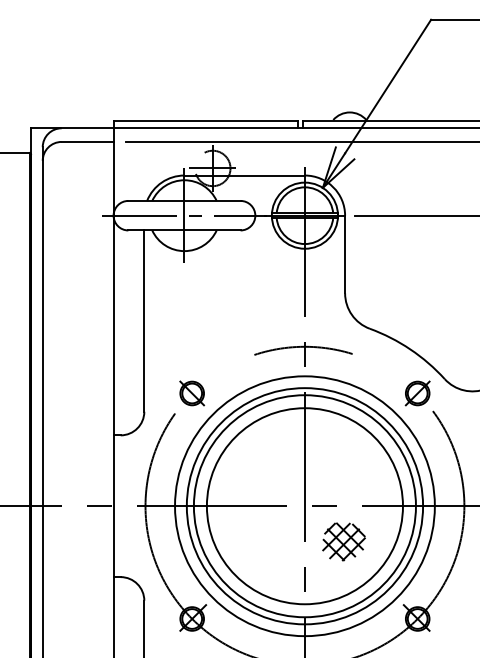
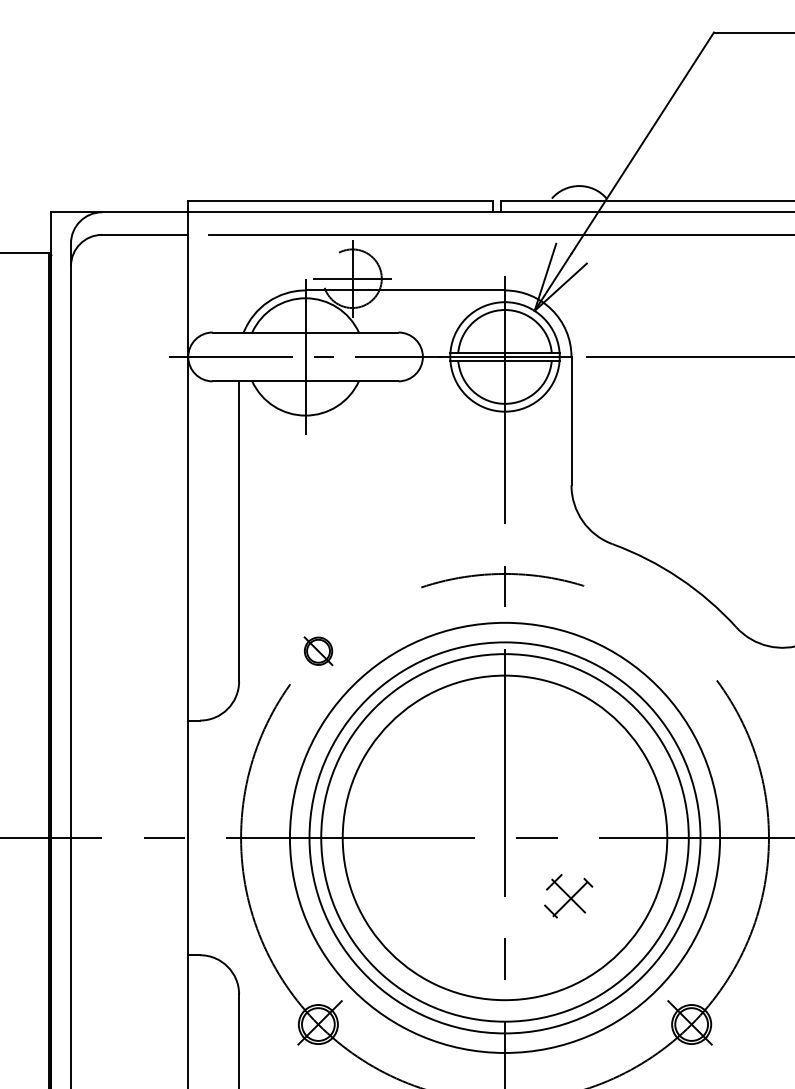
part: (192, 393) -> (318, 651), size x0.7
part: (417, 393) -> (691, 651), removed
part: (343, 541) -> (568, 896), size x0.7

